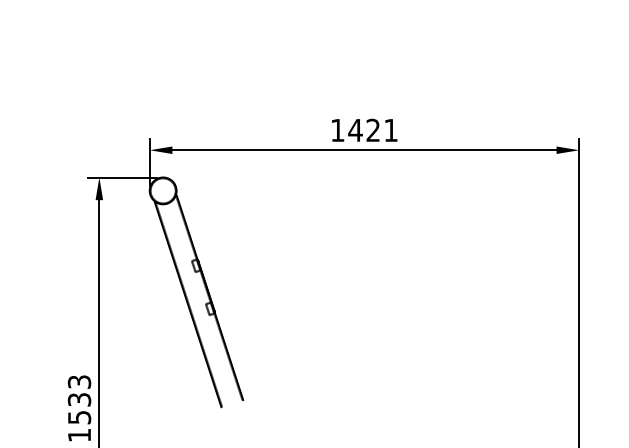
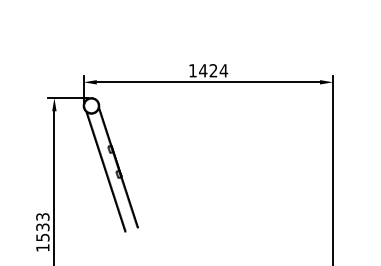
text: (390, 129) -> (223, 70), 1421 -> 1424

